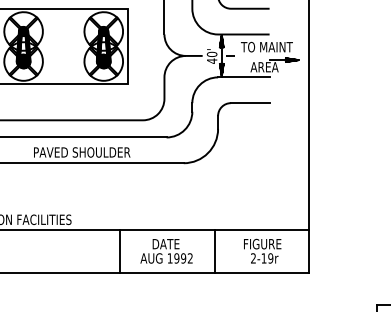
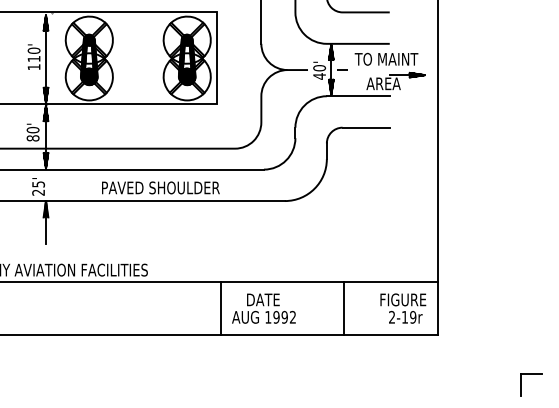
line: (120, 251) -> (221, 308), moved
line: (214, 251) -> (343, 308), moved
text: (262, 251) -> (403, 308), moved

